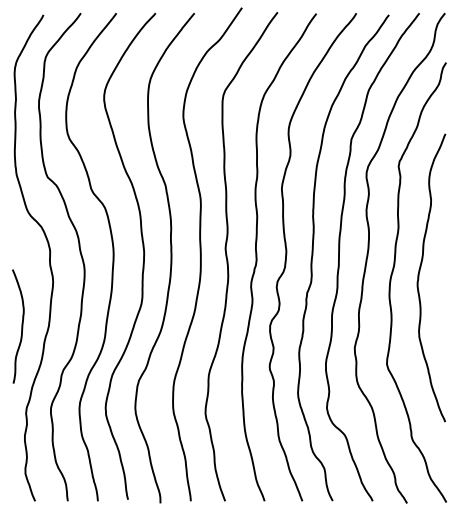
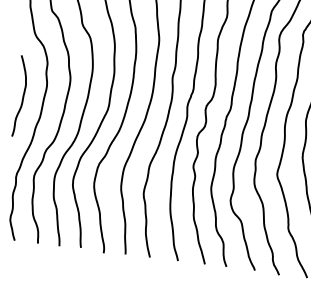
curve: (21, 326) -> (22, 96), moved

